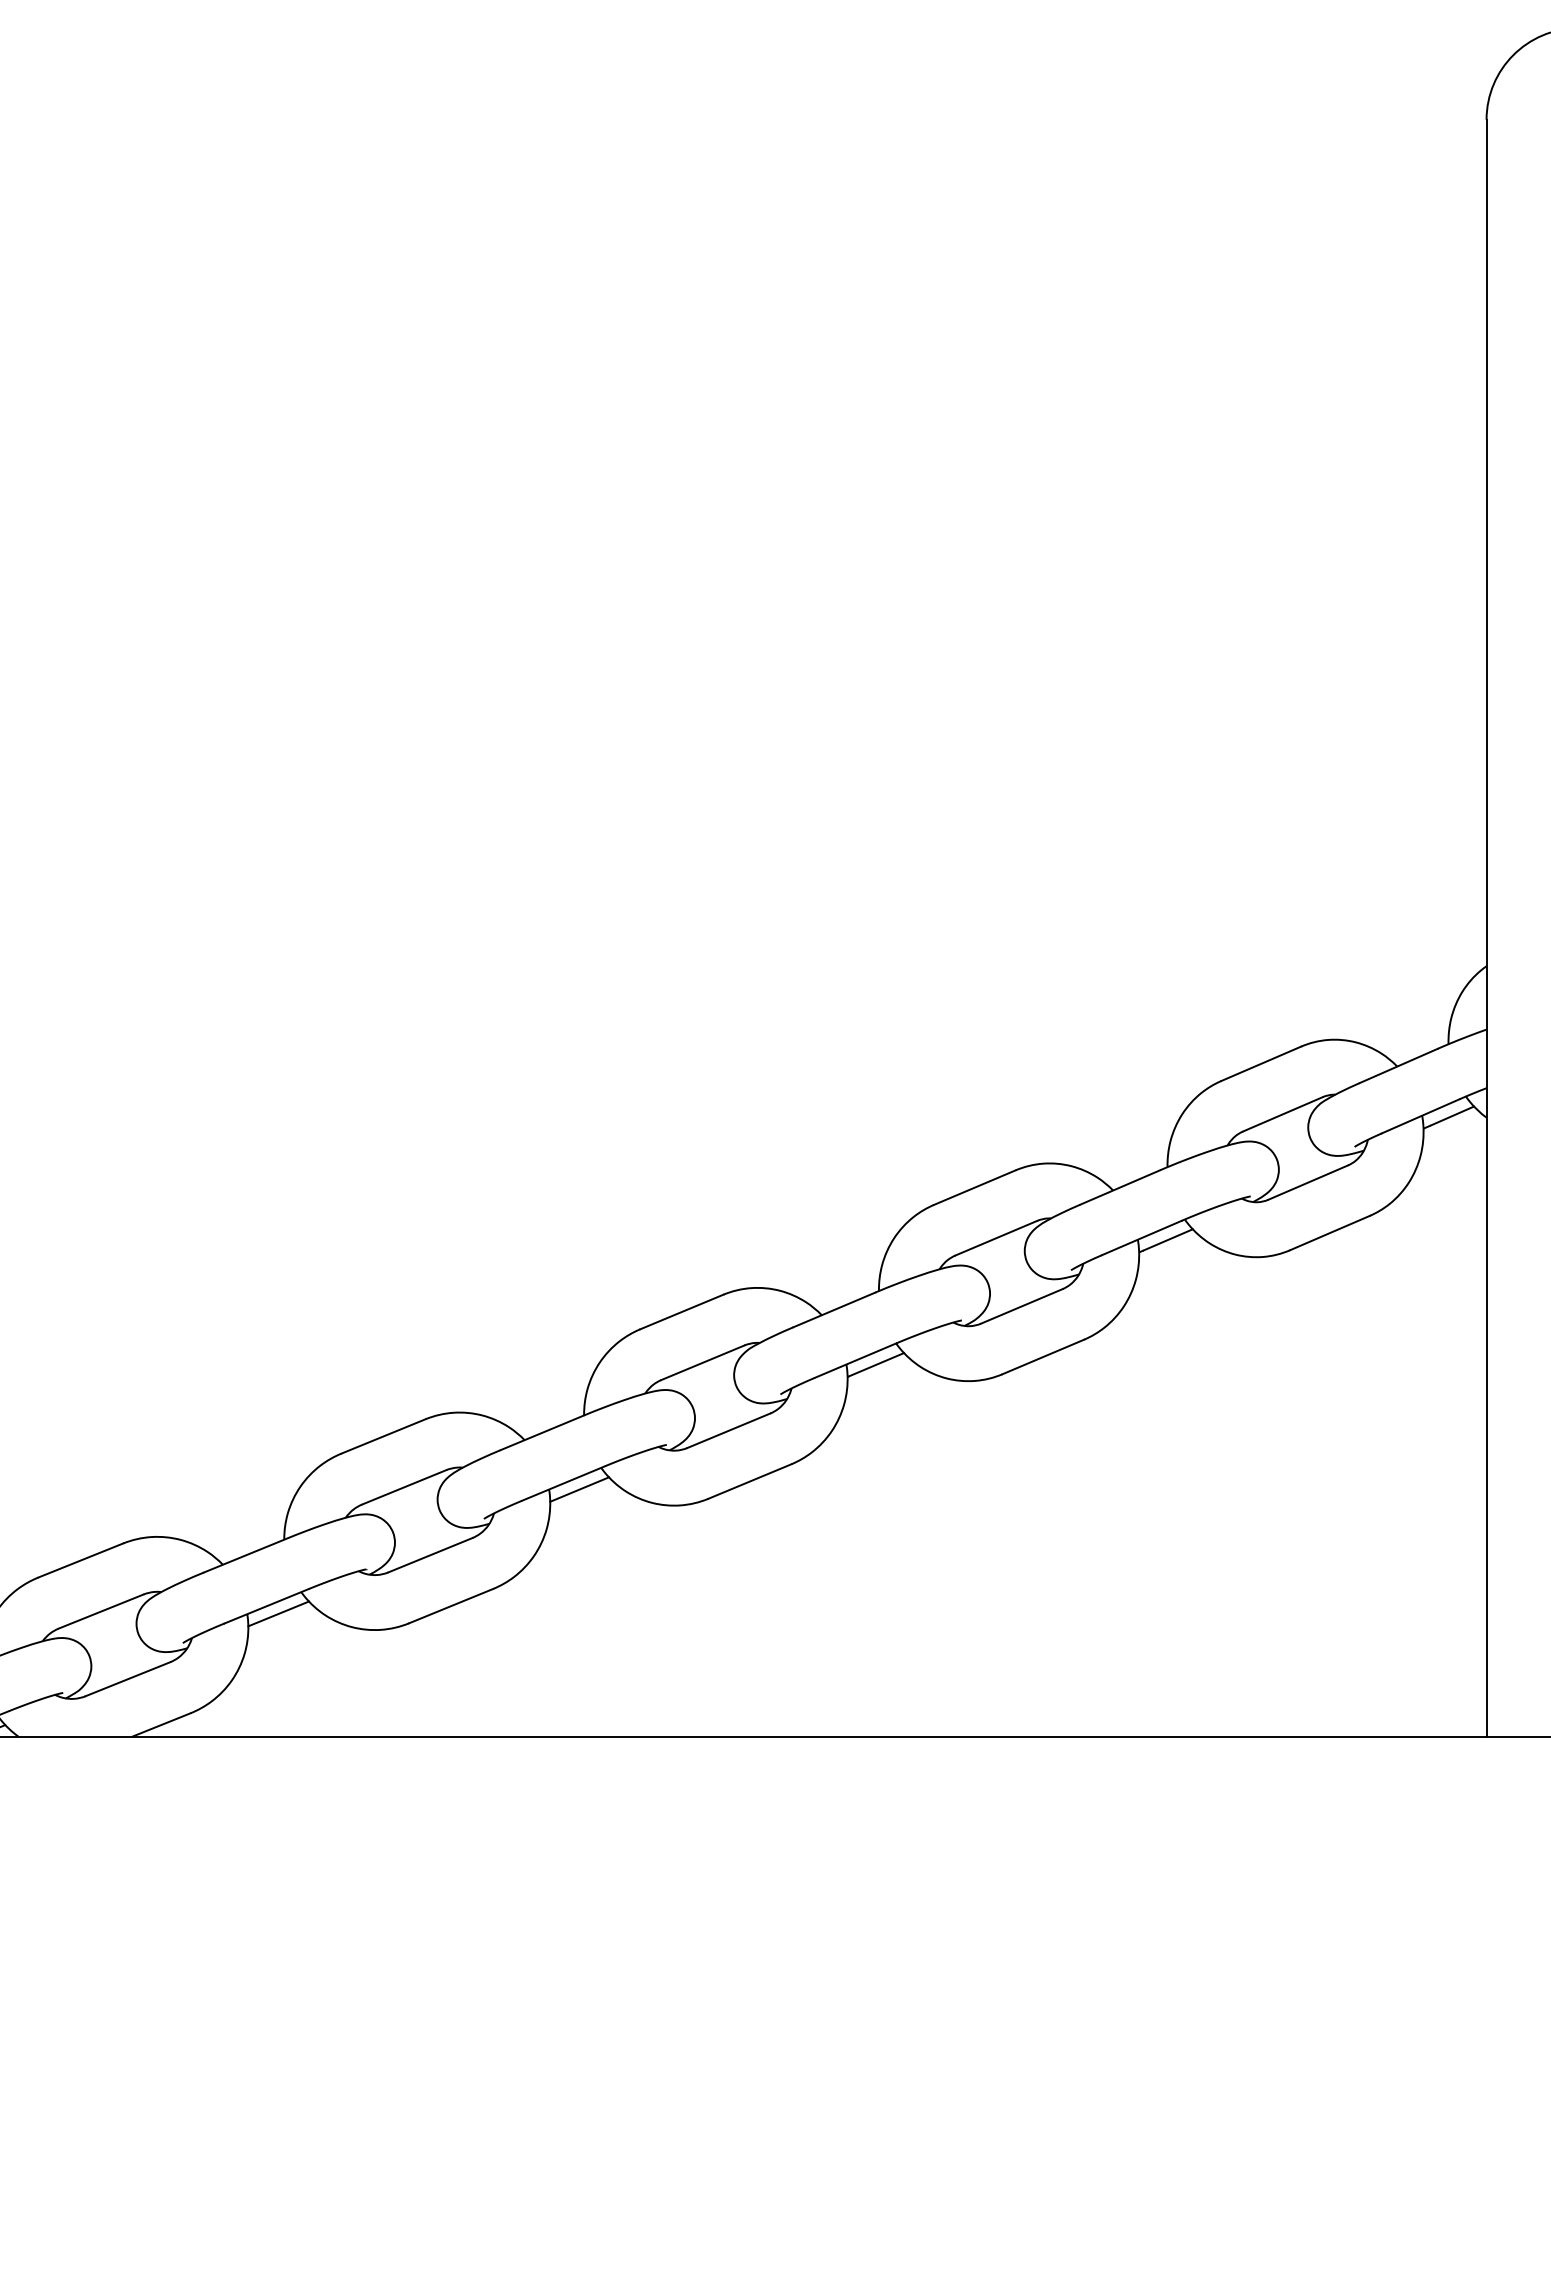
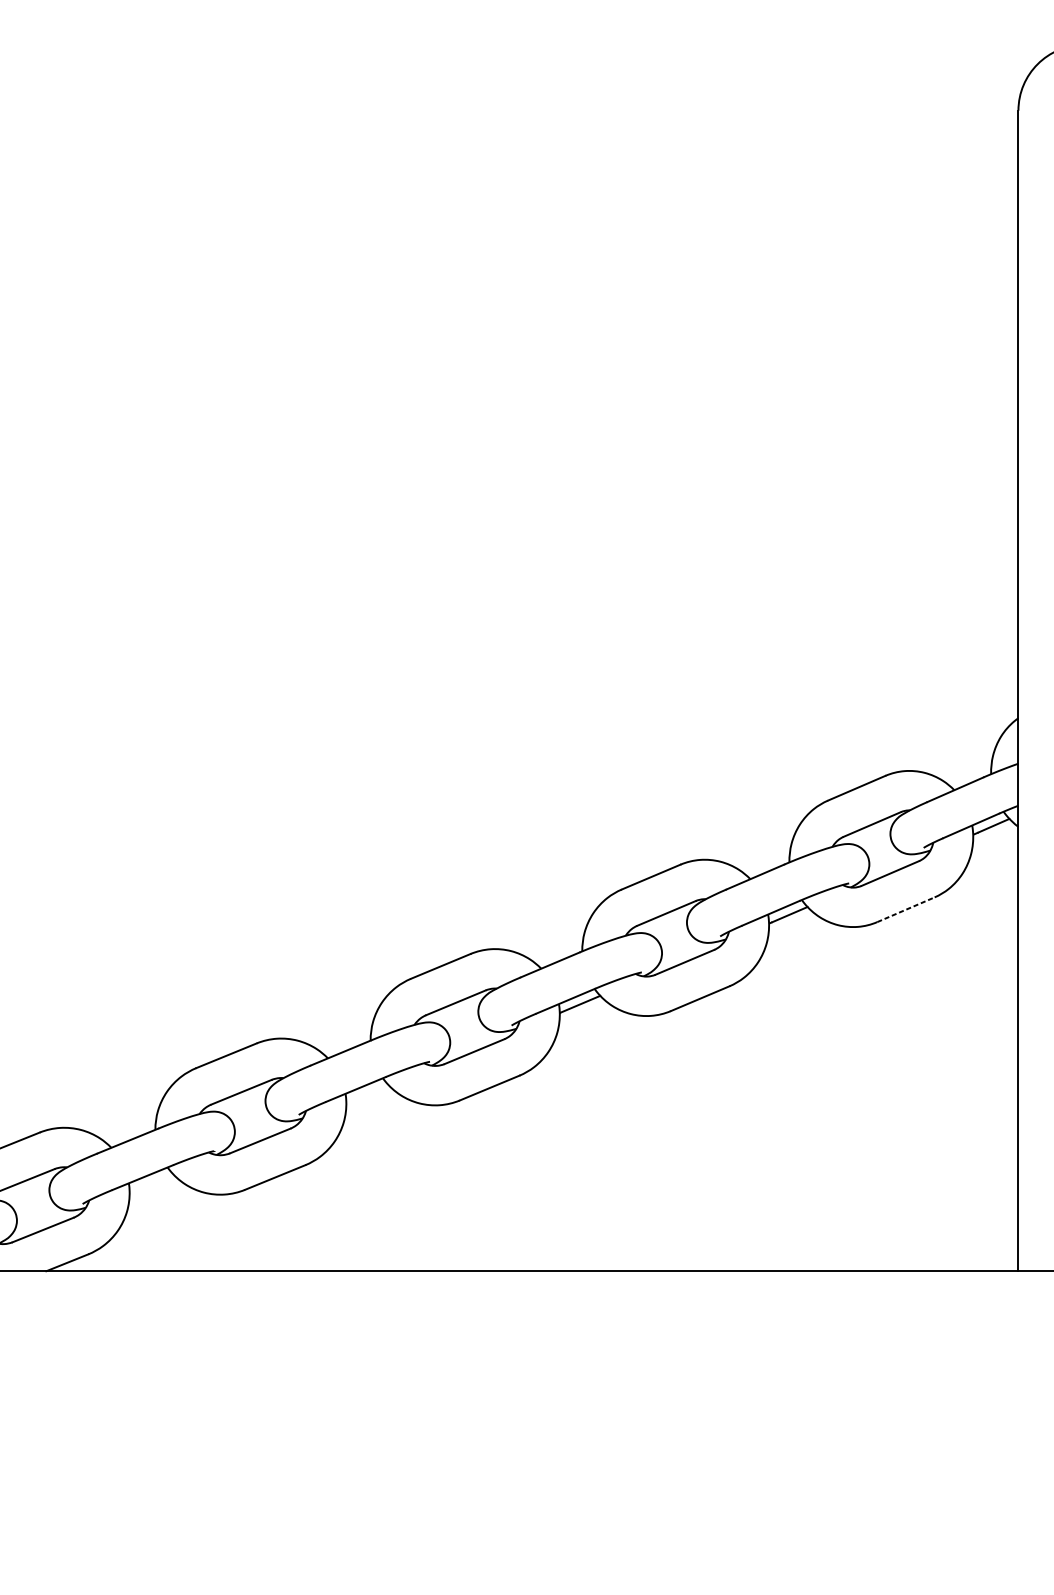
line: (1330, 1232) -> (906, 909), solid -> dashed
line: (579, 1489) -> (367, 1093), removed
line: (278, 1613) -> (151, 1182), removed

